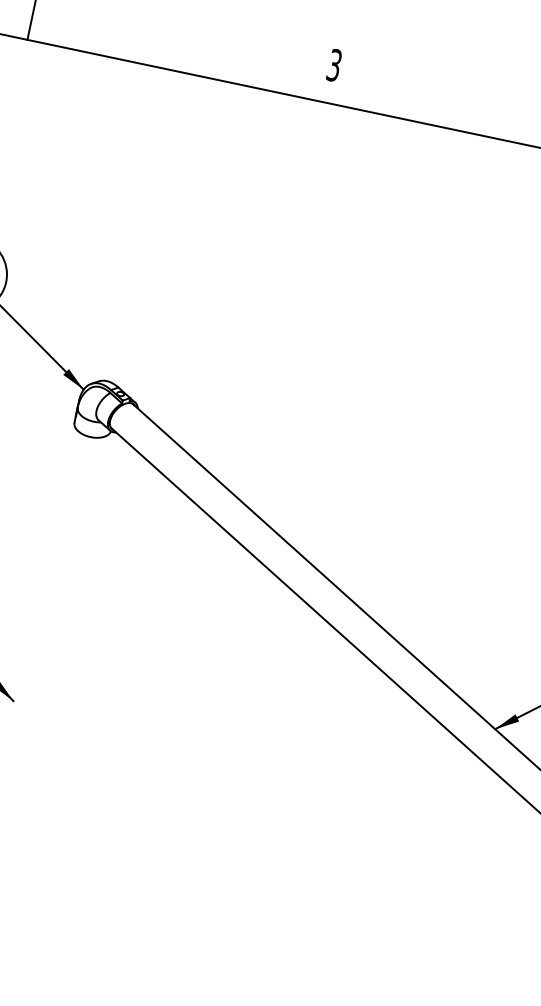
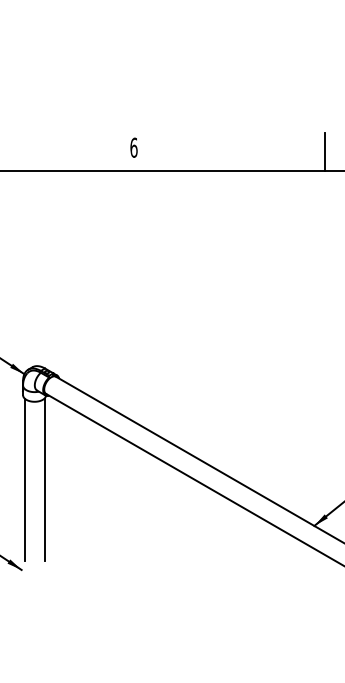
text: (333, 64) -> (133, 147), 3 -> 6
line: (48, 557) -> (24, 479), added
line: (80, 564) -> (44, 479), added

